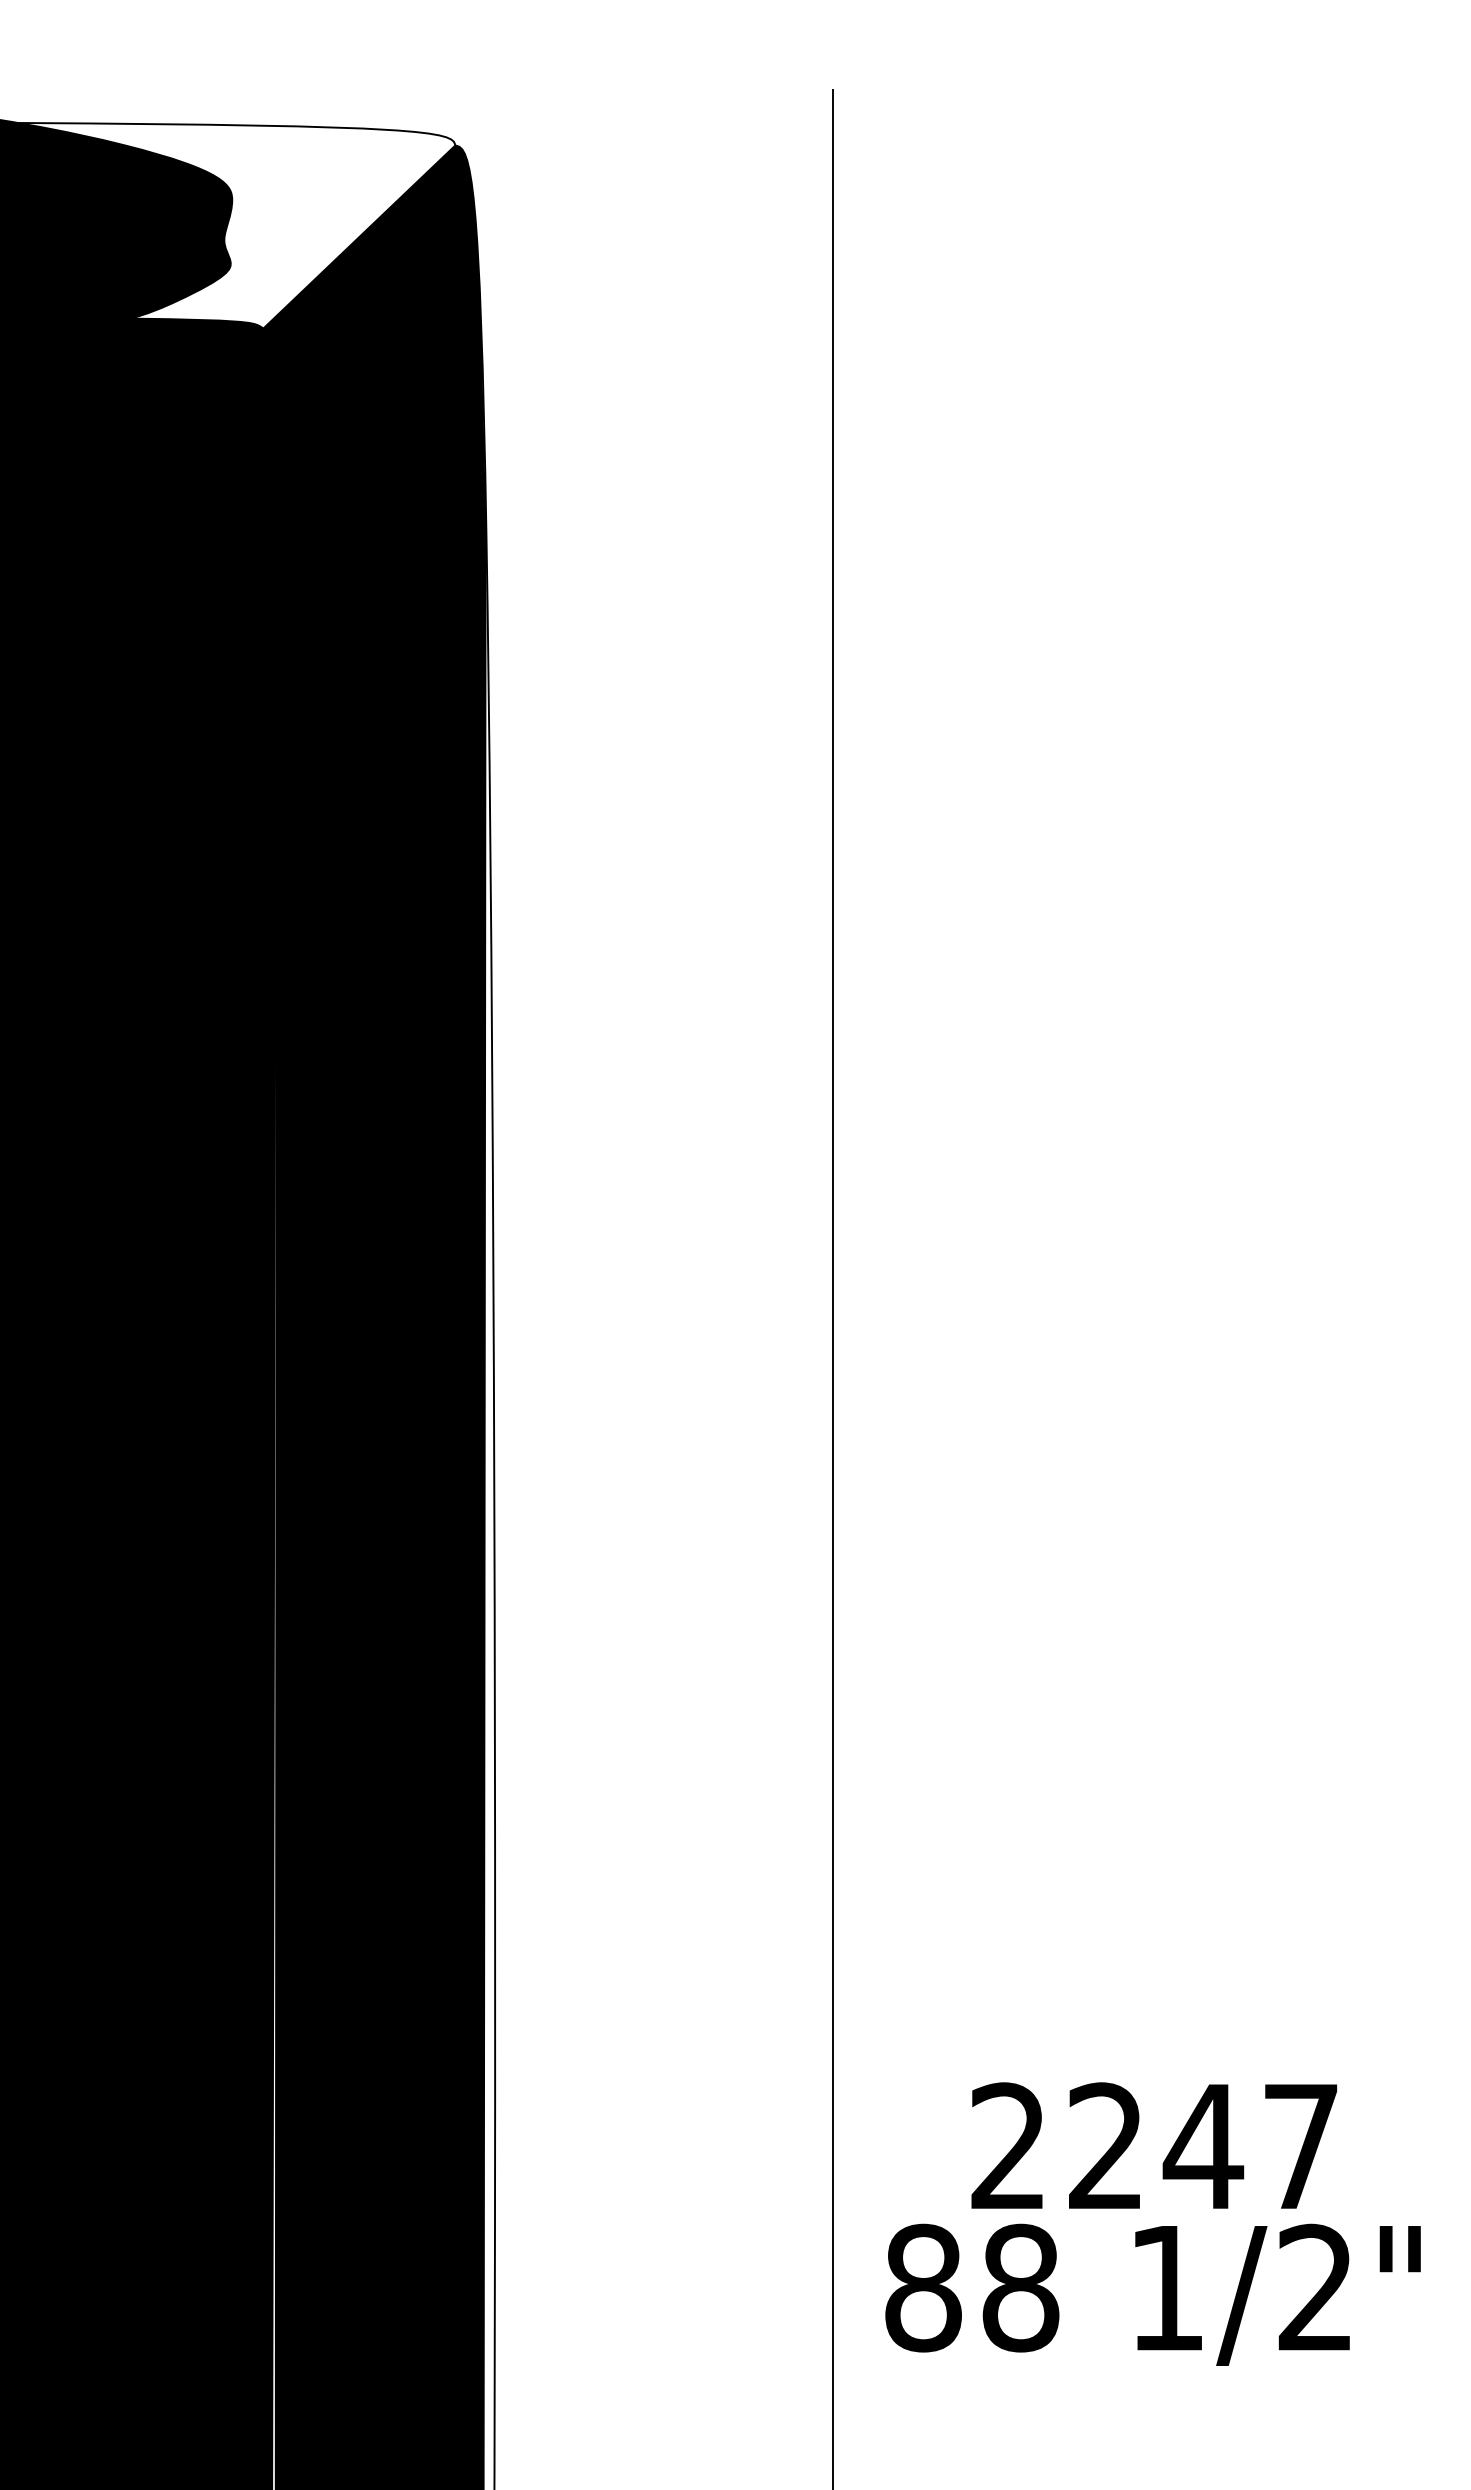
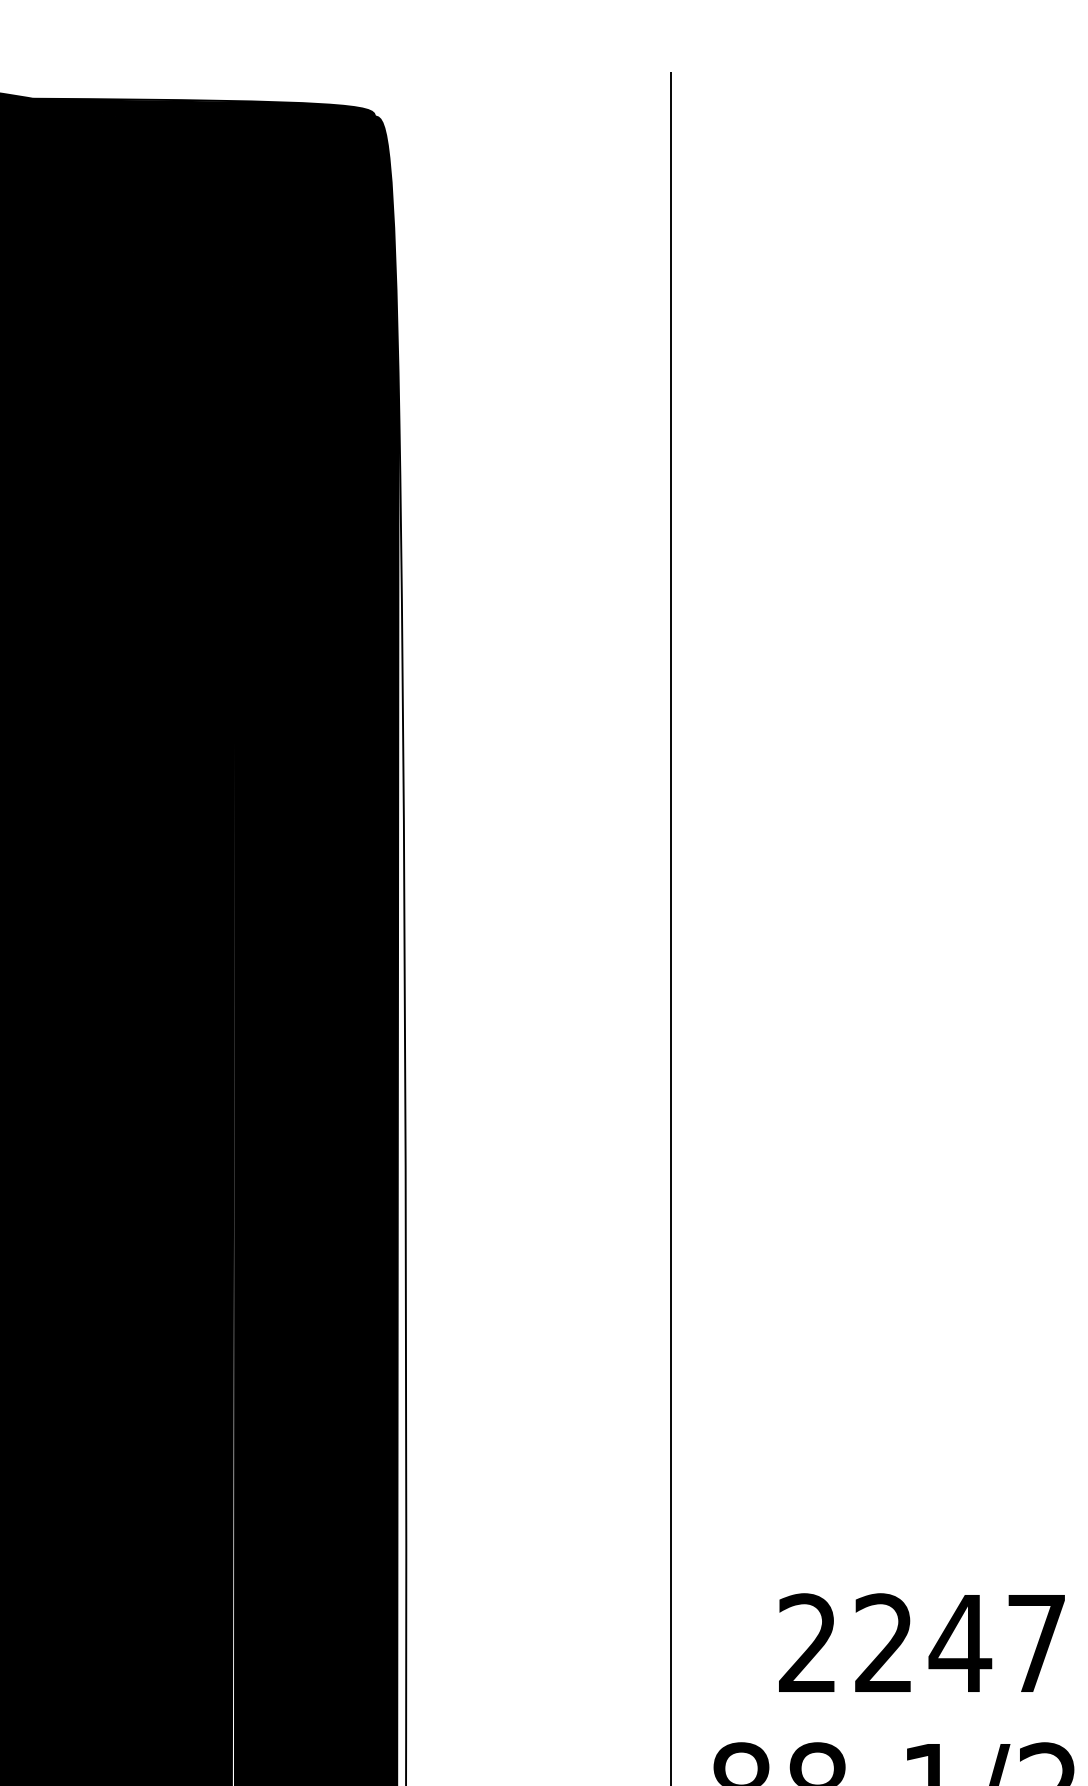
fill: (236, 225) -> (203, 178), added
text: (1154, 2145) -> (922, 1642), moved

